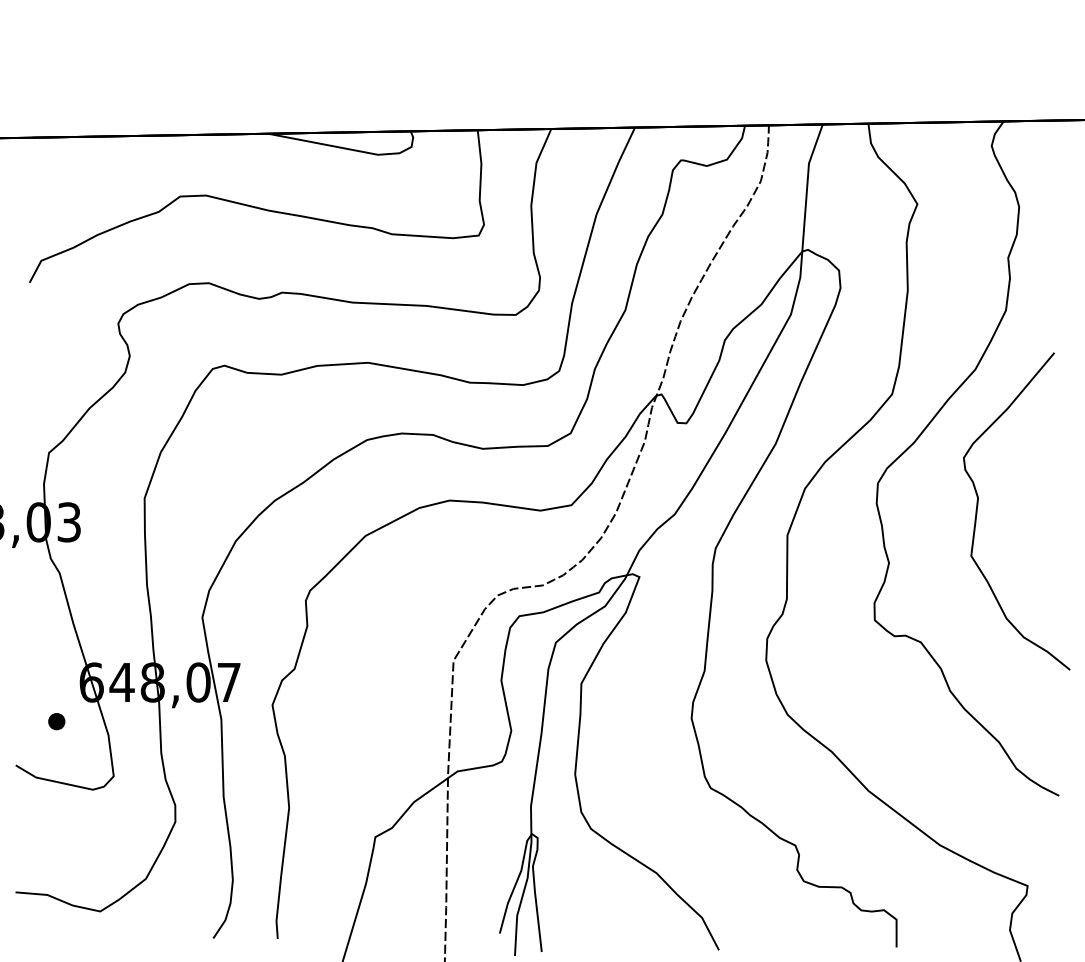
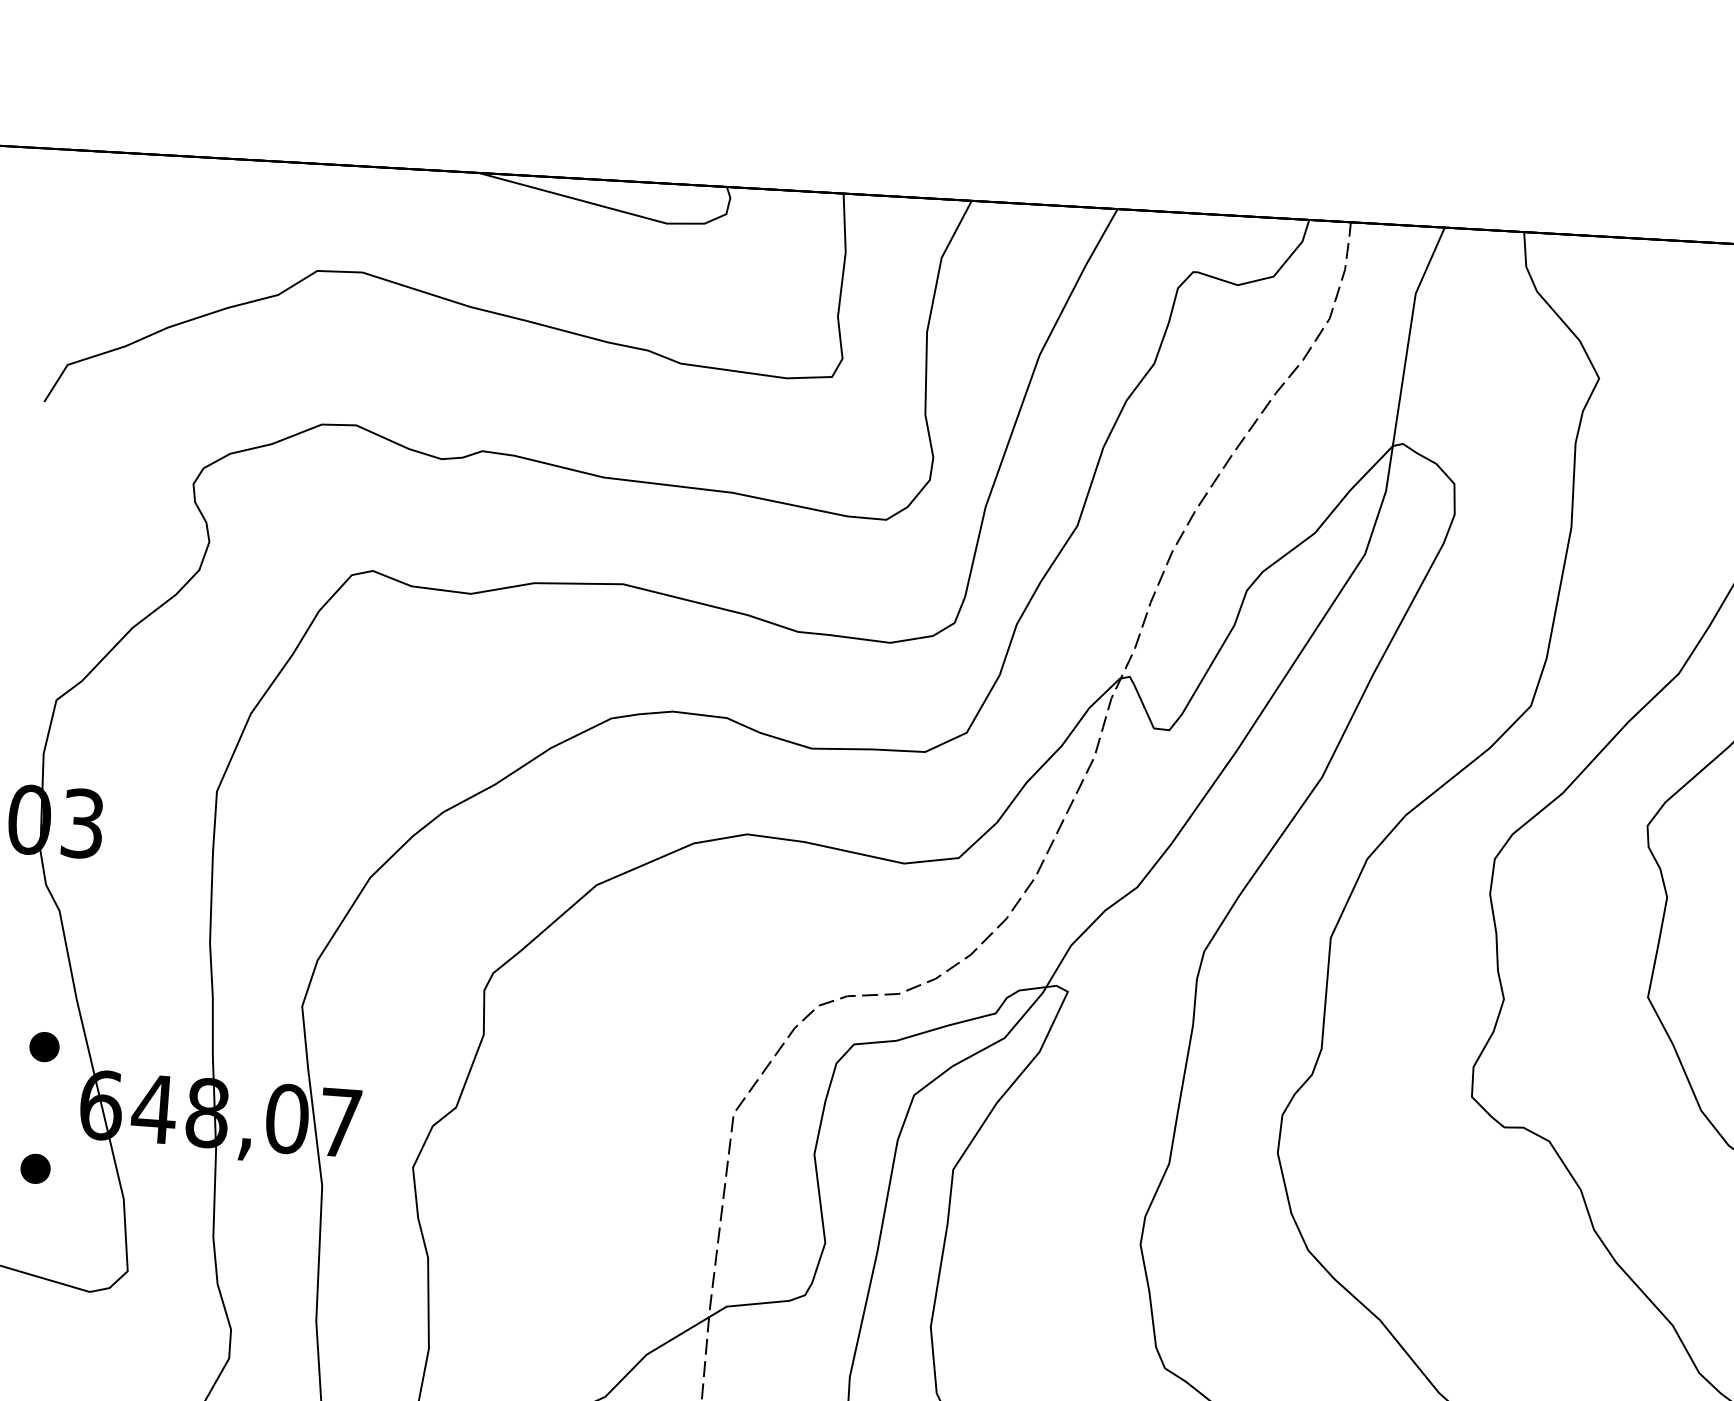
part: (56, 651) -> (44, 1046), added

